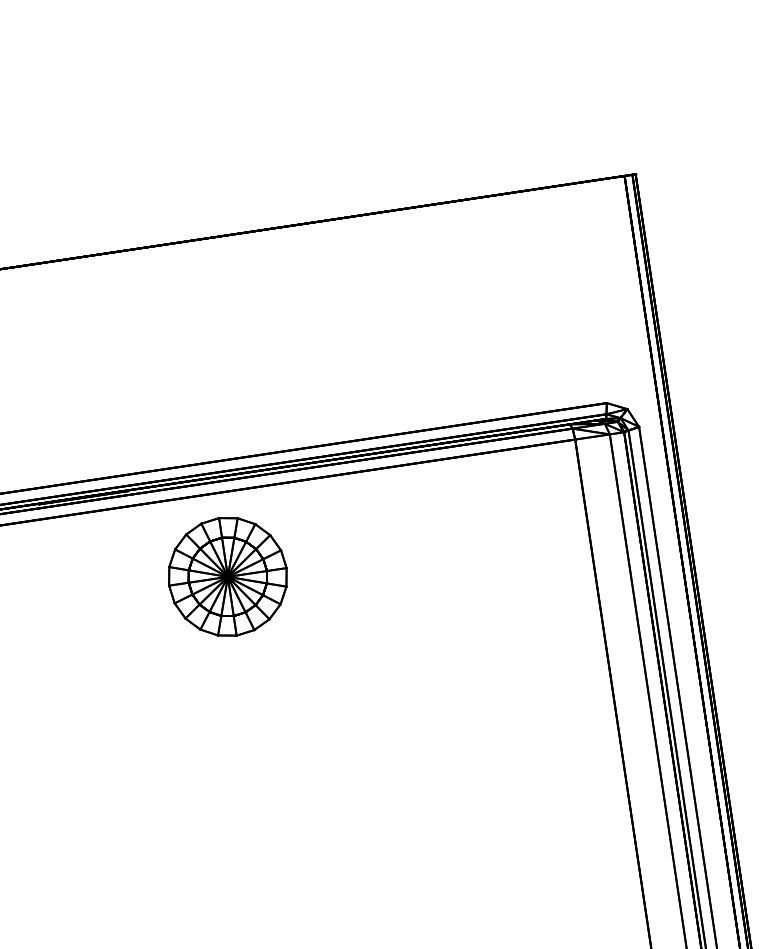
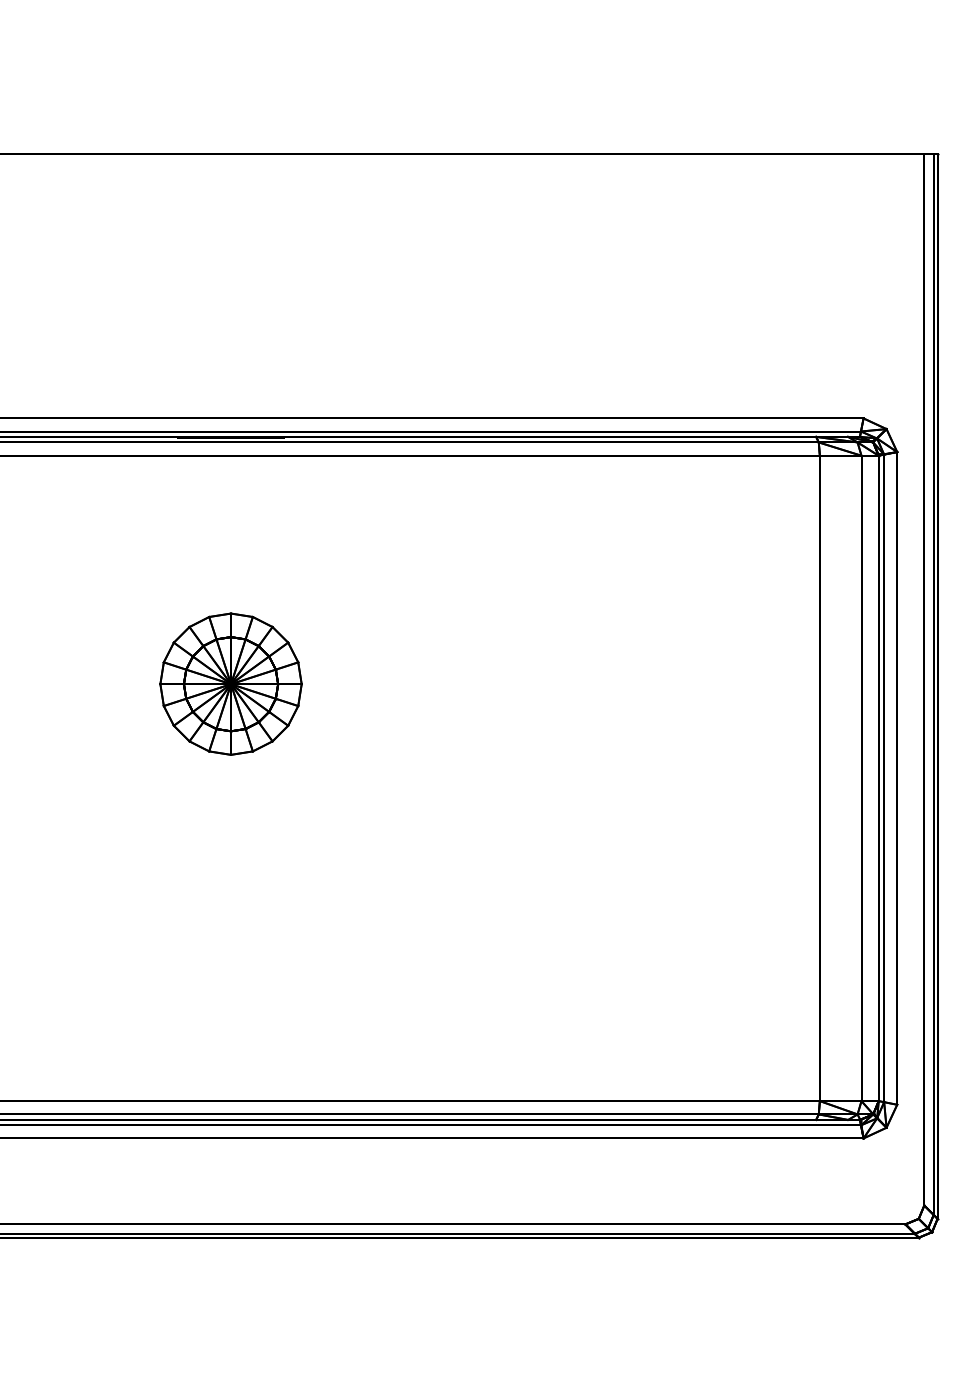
part: (227, 576) -> (230, 683), moved

